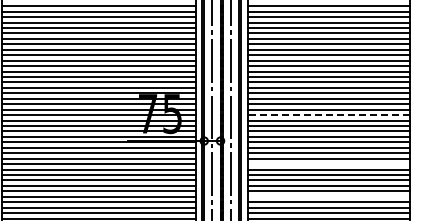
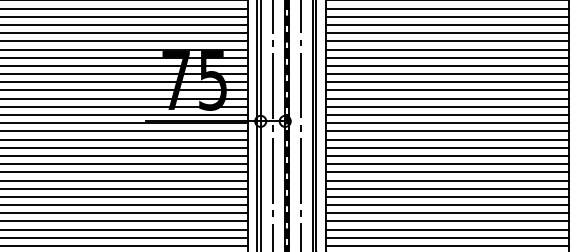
line: (328, 115) -> (447, 82), dashed -> solid
line: (328, 164) -> (447, 156), added
line: (328, 196) -> (447, 204), added

